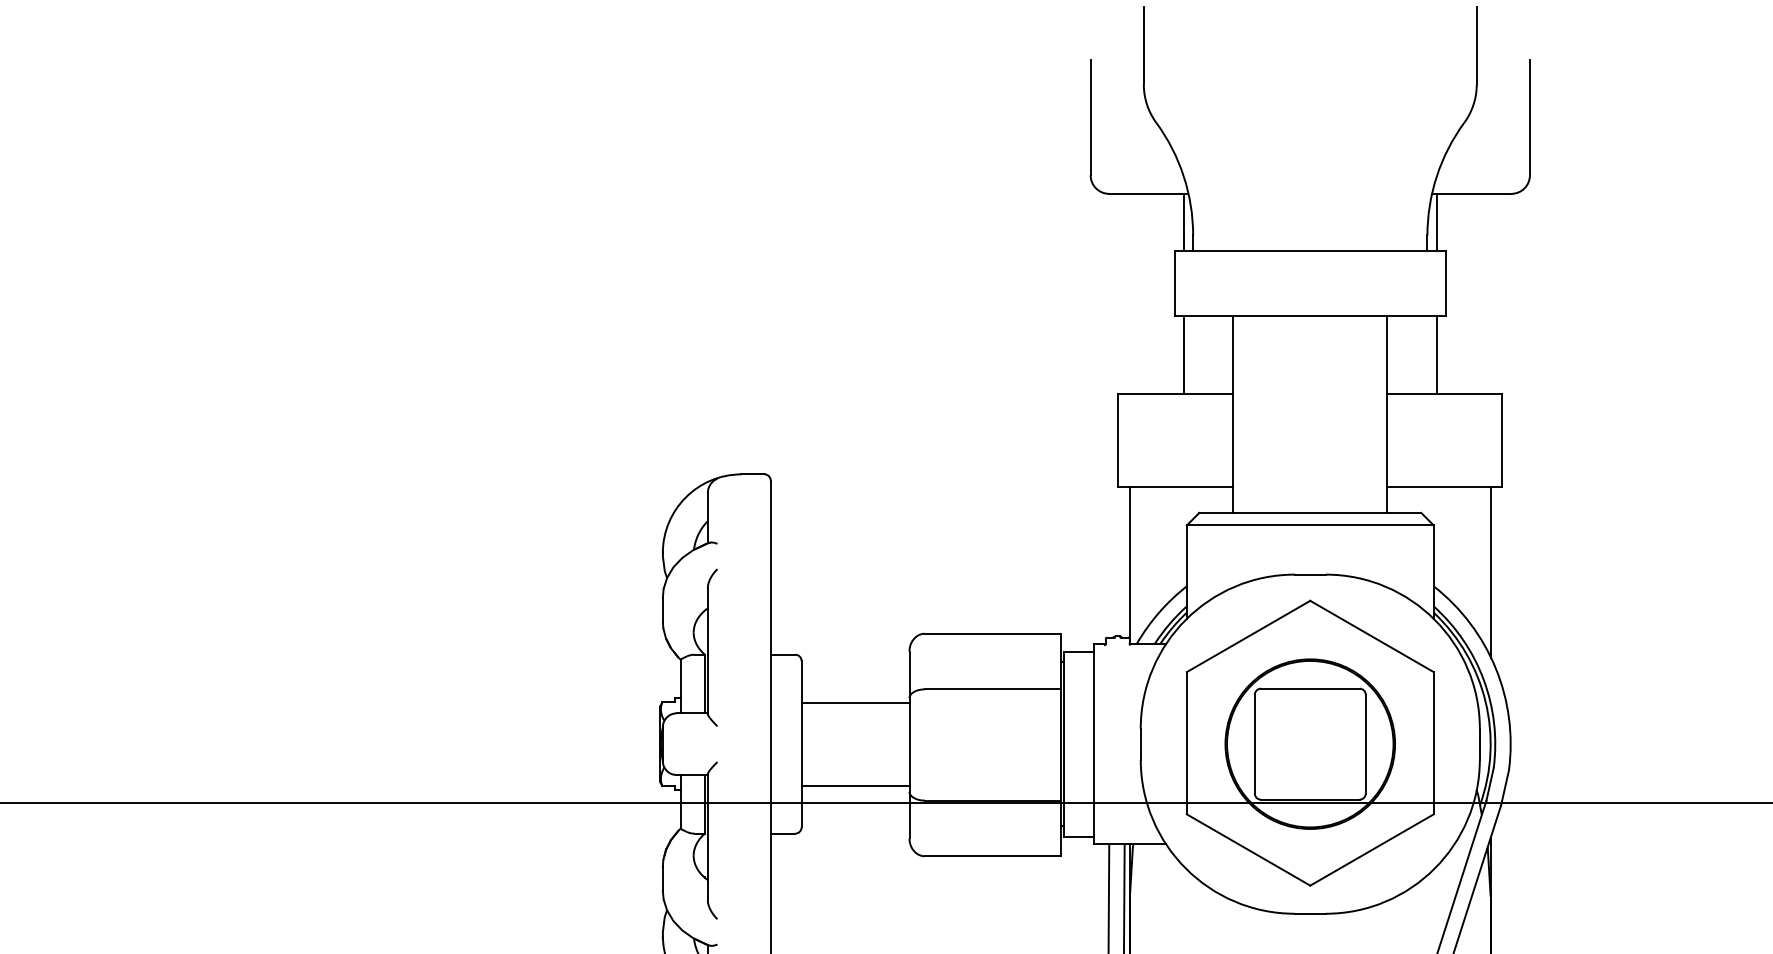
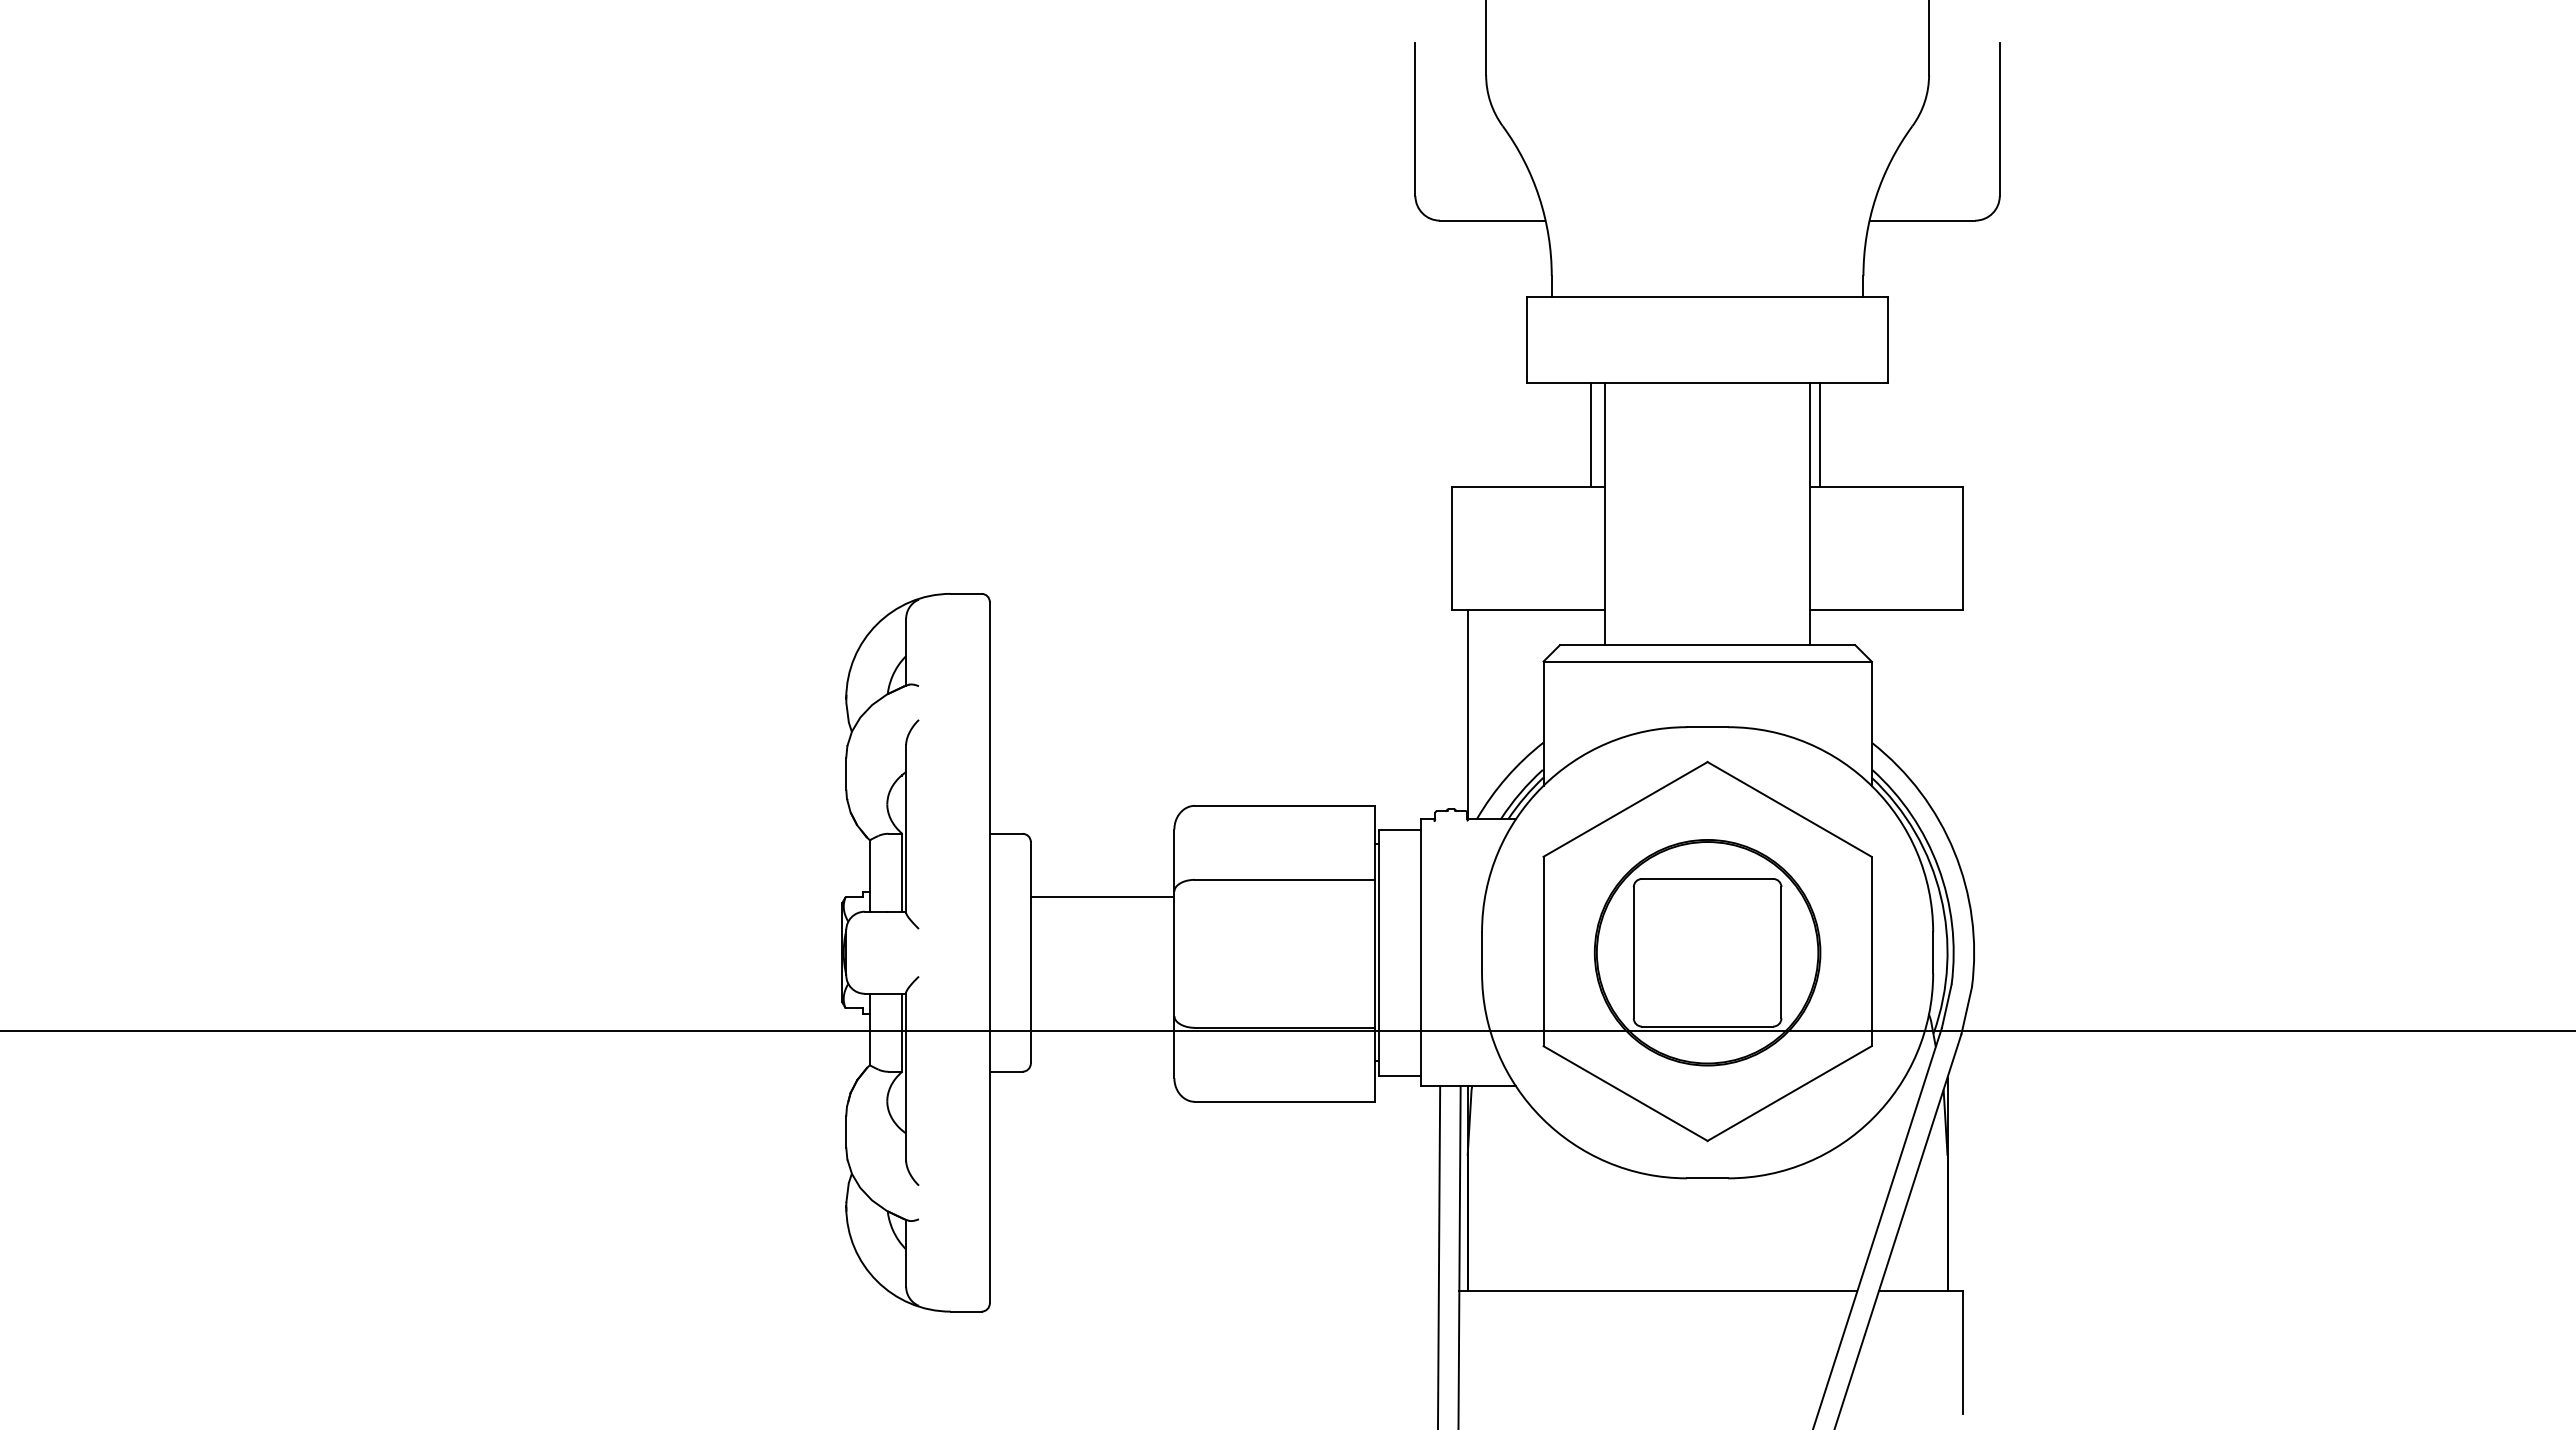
line: (1183, 222) -> (1539, 258), removed
line: (1436, 222) -> (1875, 258), removed
line: (1183, 354) -> (1591, 434), moved
line: (1436, 354) -> (1819, 434), moved
line: (1490, 572) -> (1947, 724), removed
line: (855, 786) -> (1102, 1008), removed

